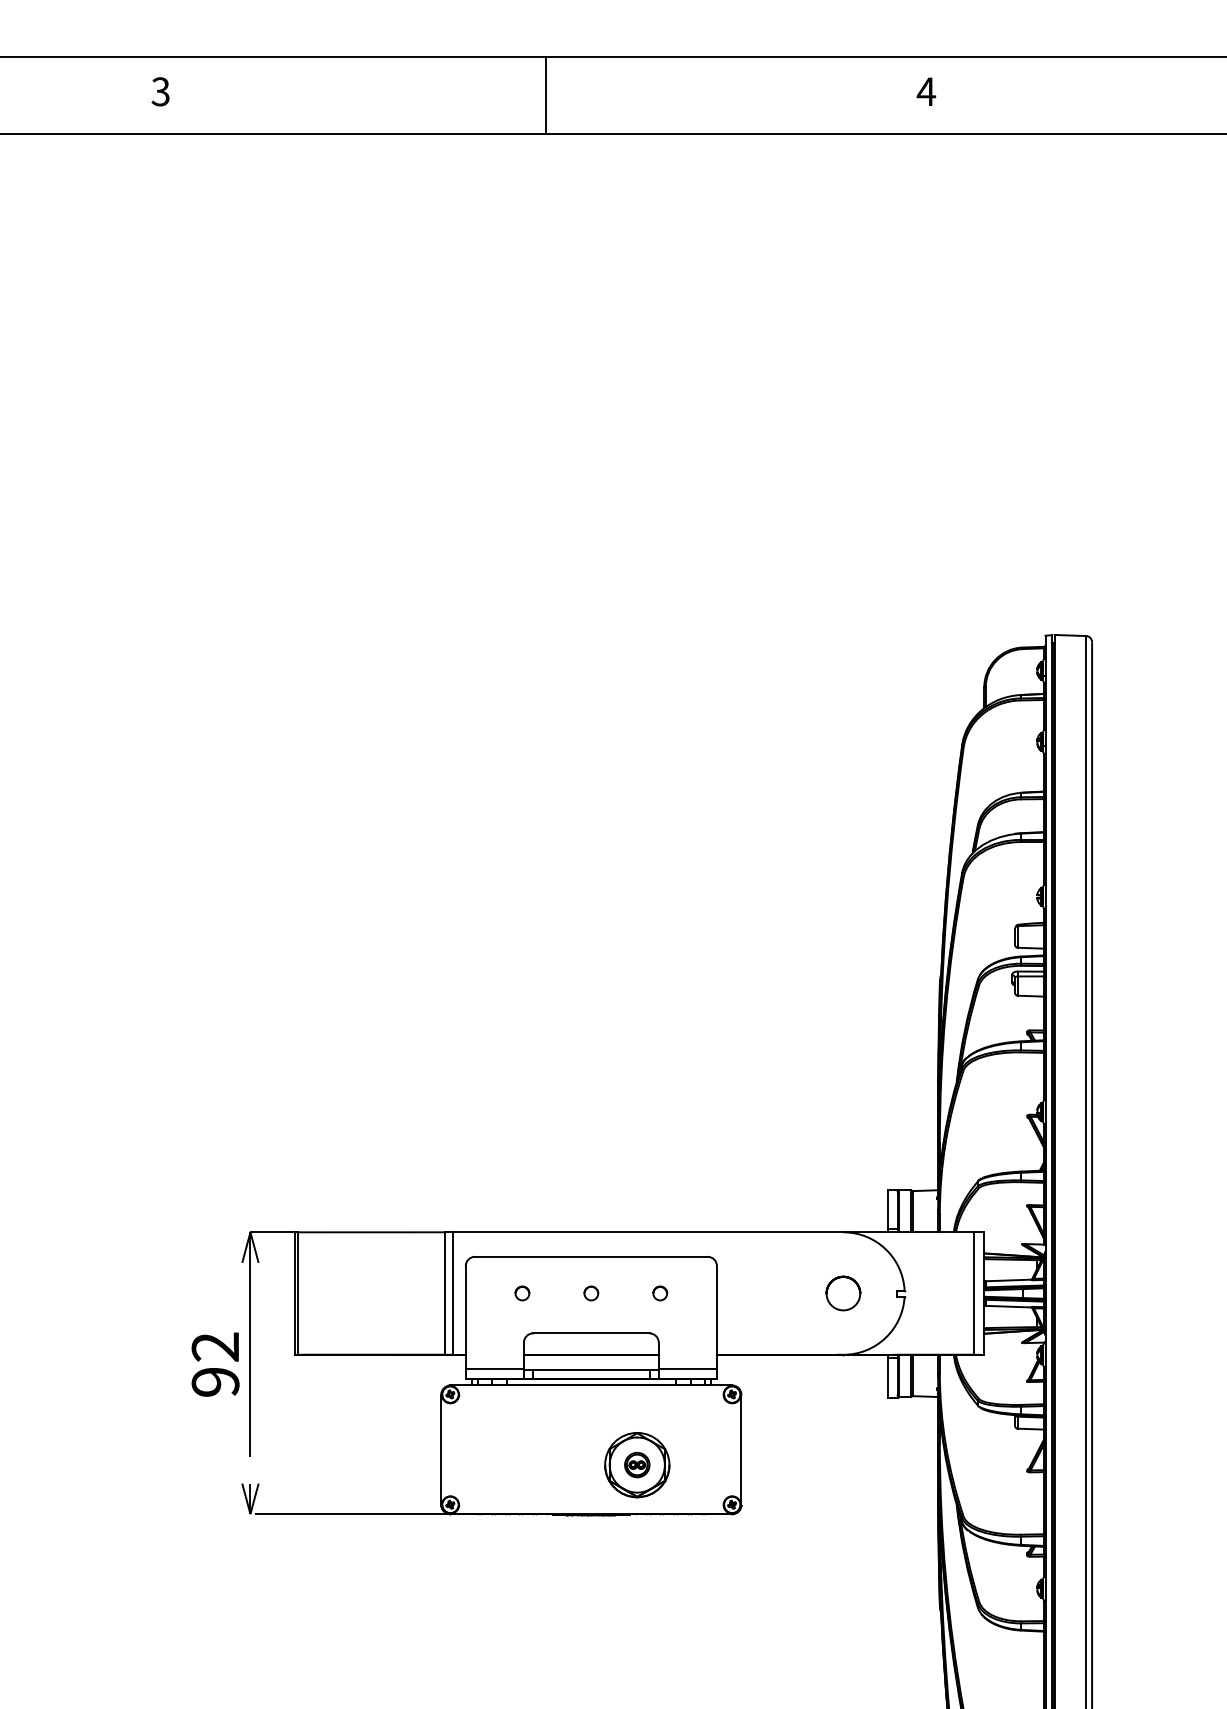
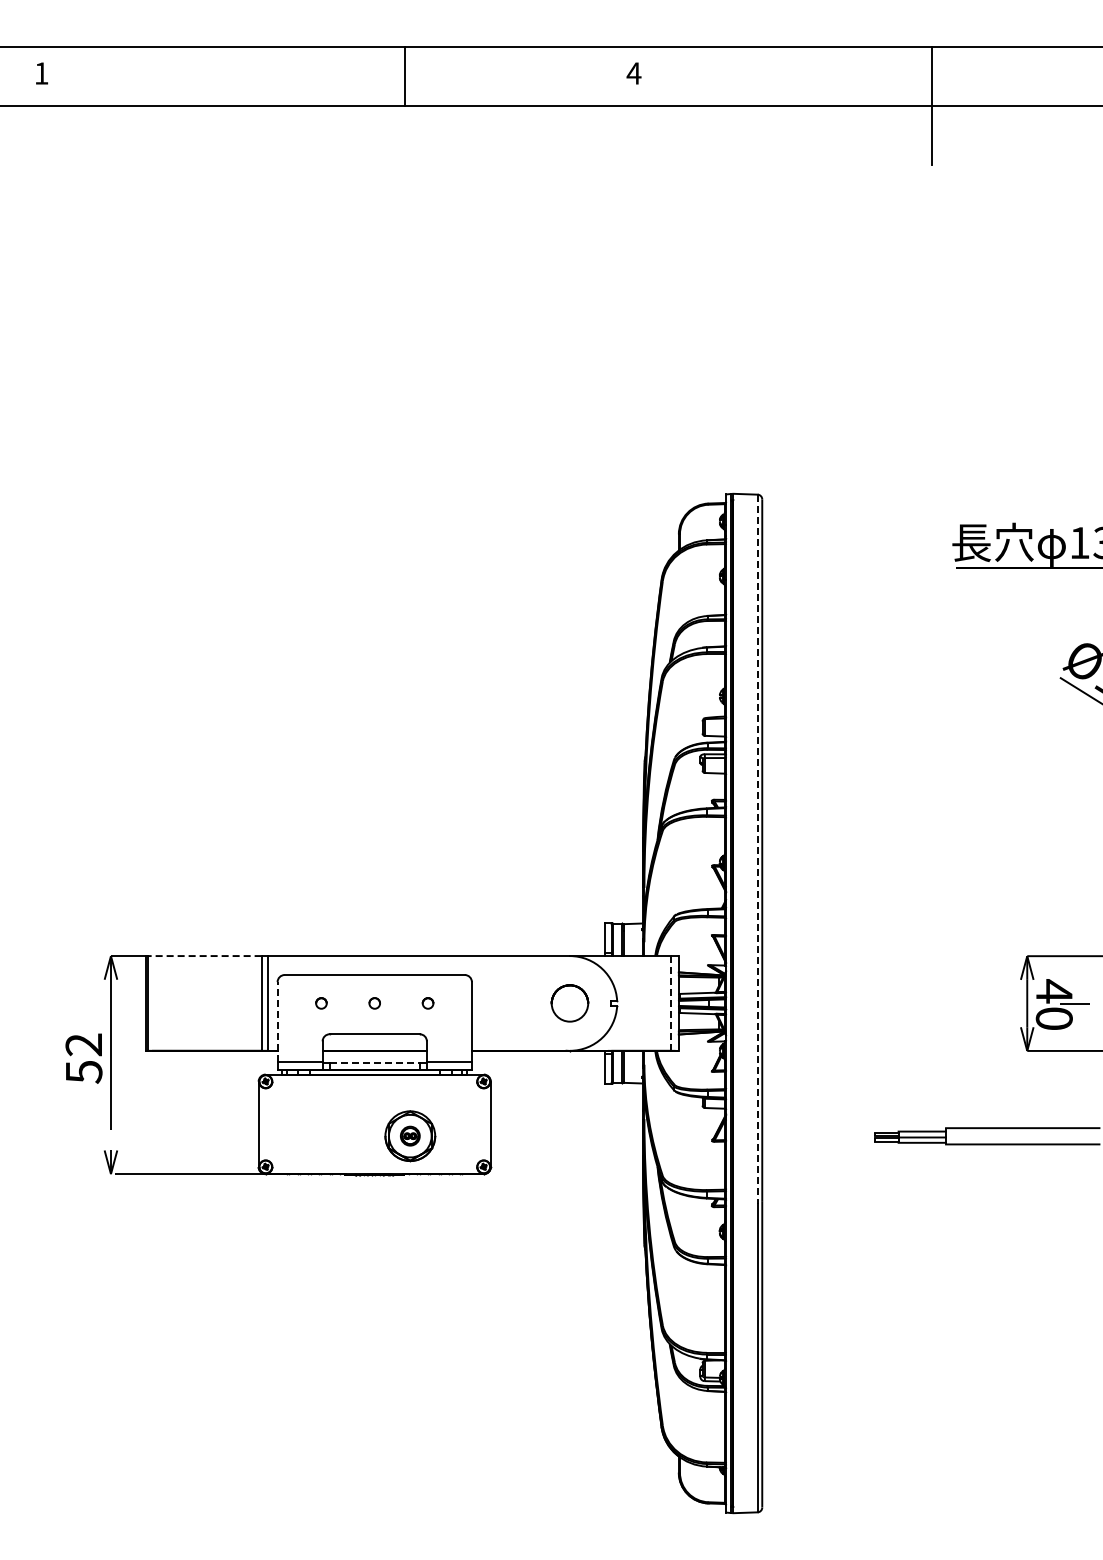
text: (160, 91) -> (41, 73), 3 -> 1
line: (545, 95) -> (404, 76), moved
line: (1085, 1094) -> (757, 849), solid -> dashed
line: (371, 1232) -> (204, 956), solid -> dashed
line: (973, 1292) -> (670, 1002), solid -> dashed
circle: (842, 1293) -> (569, 1003), size x1.4
line: (465, 1316) -> (277, 1021), solid -> dashed
line: (592, 1369) -> (375, 1062), solid -> dashed
text: (214, 1382) -> (83, 1072), 92 -> 52

